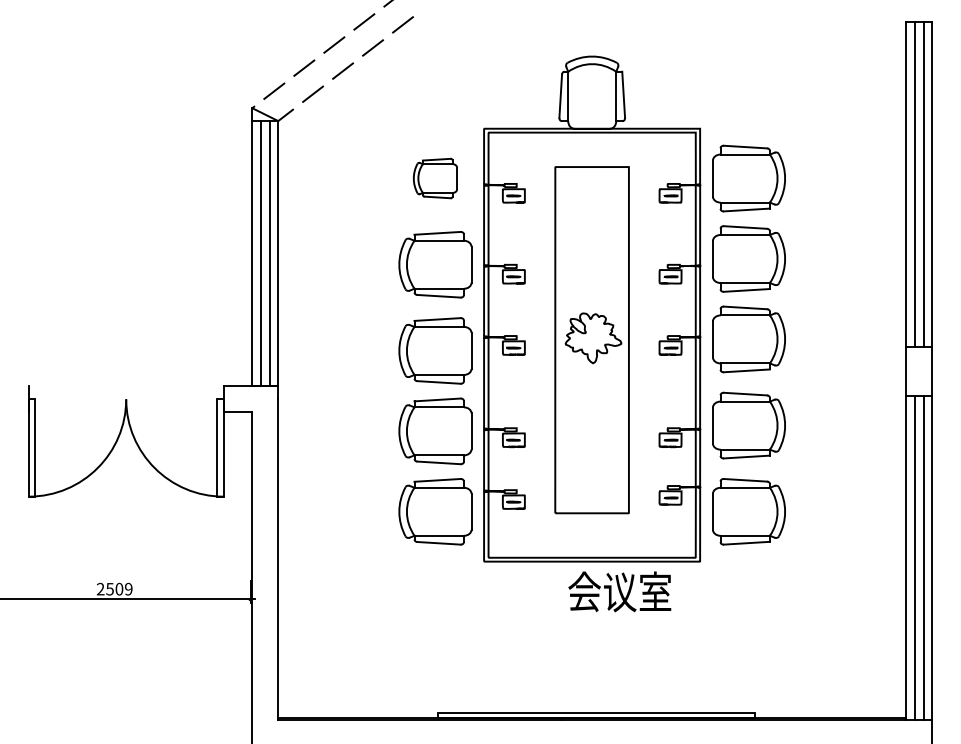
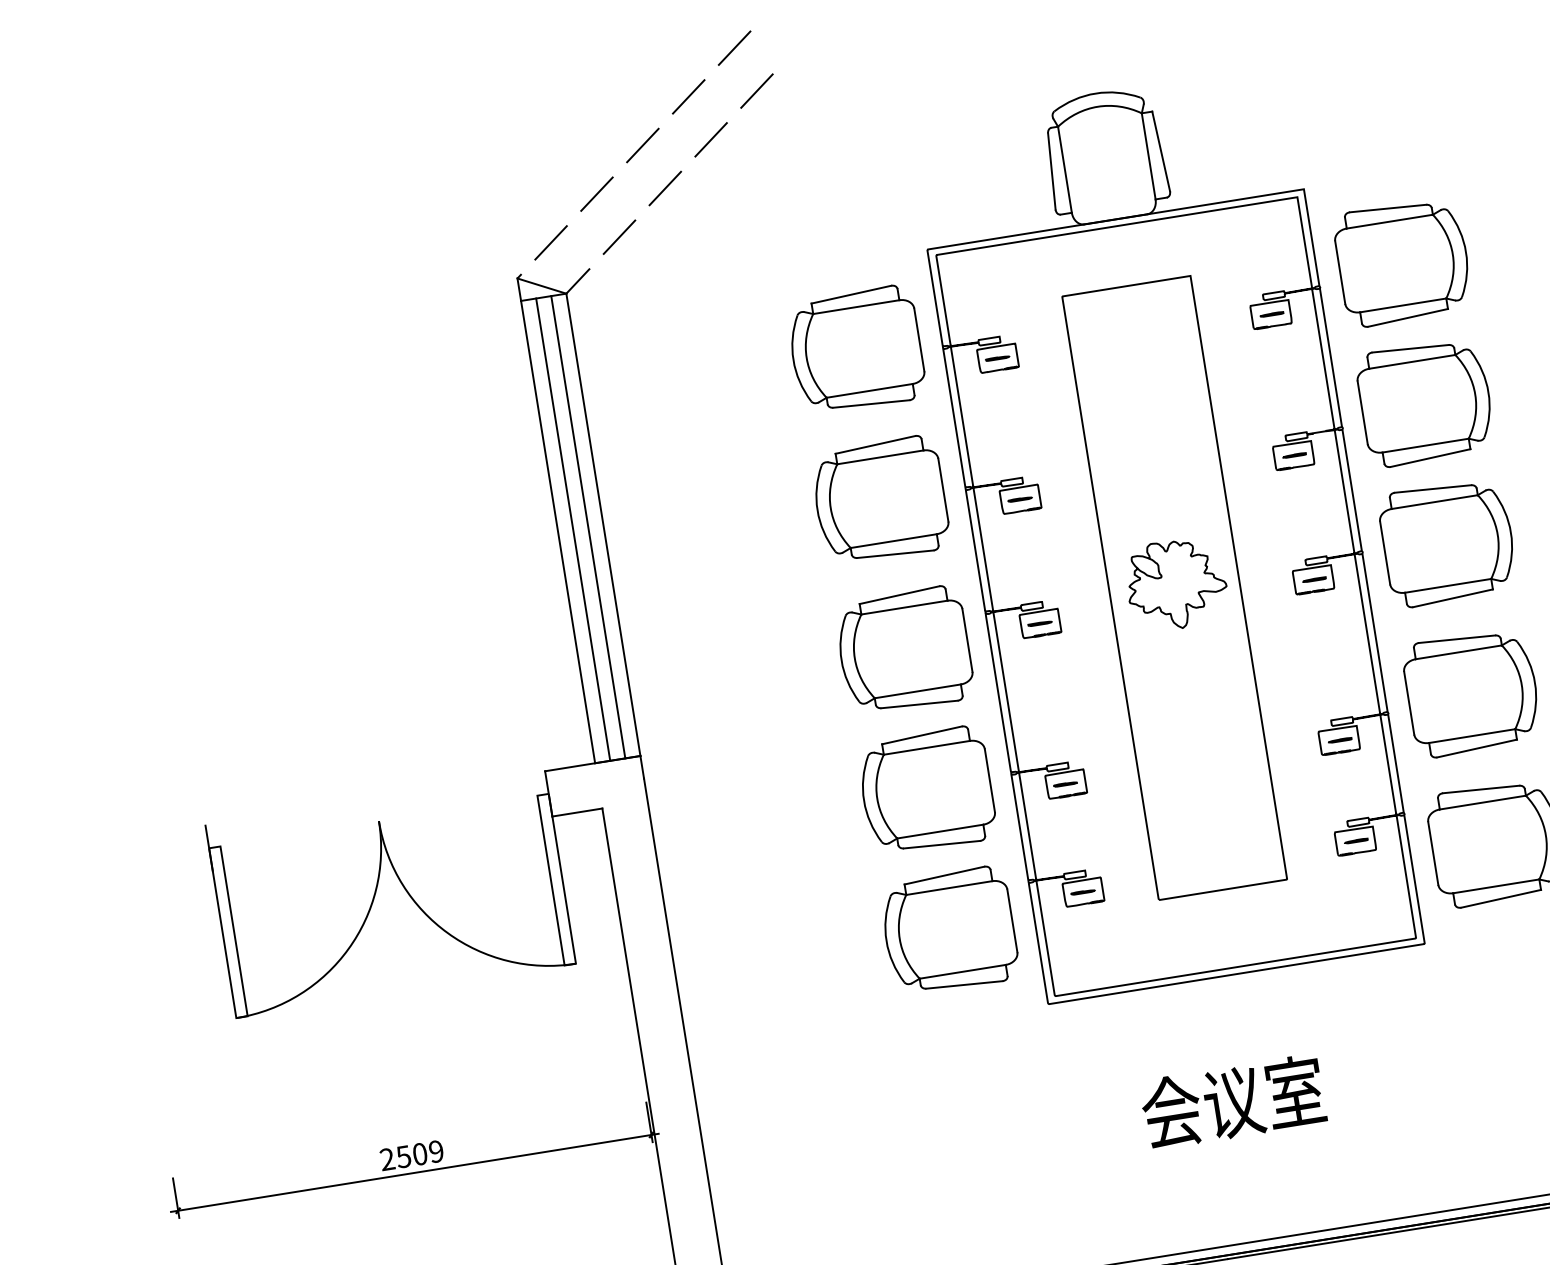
part: (435, 178) -> (856, 349), size x1.67
text: (619, 591) -> (1232, 1101), moved

